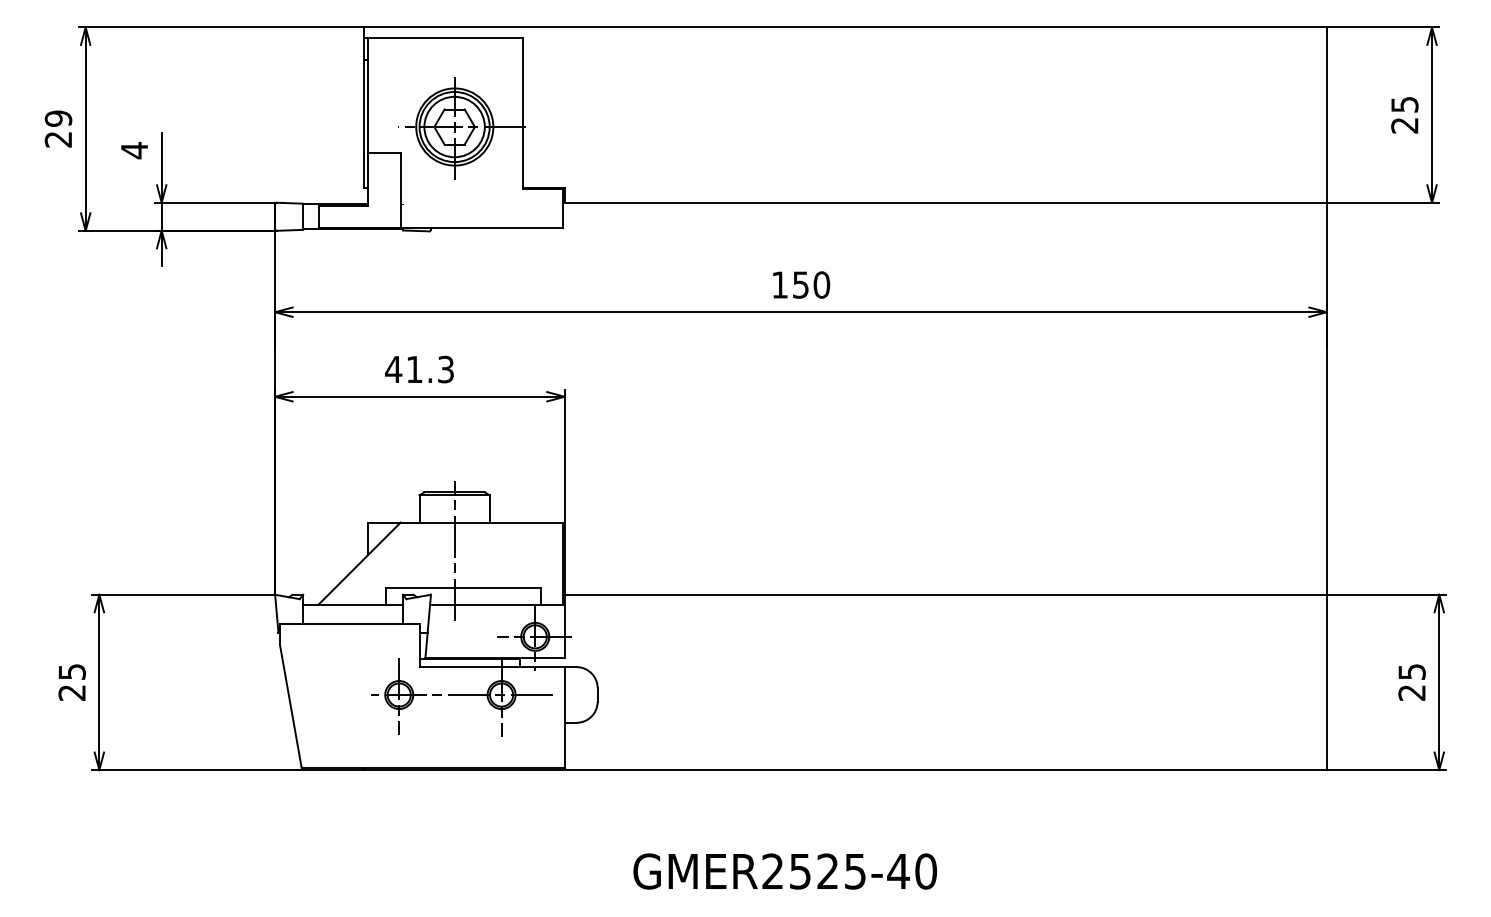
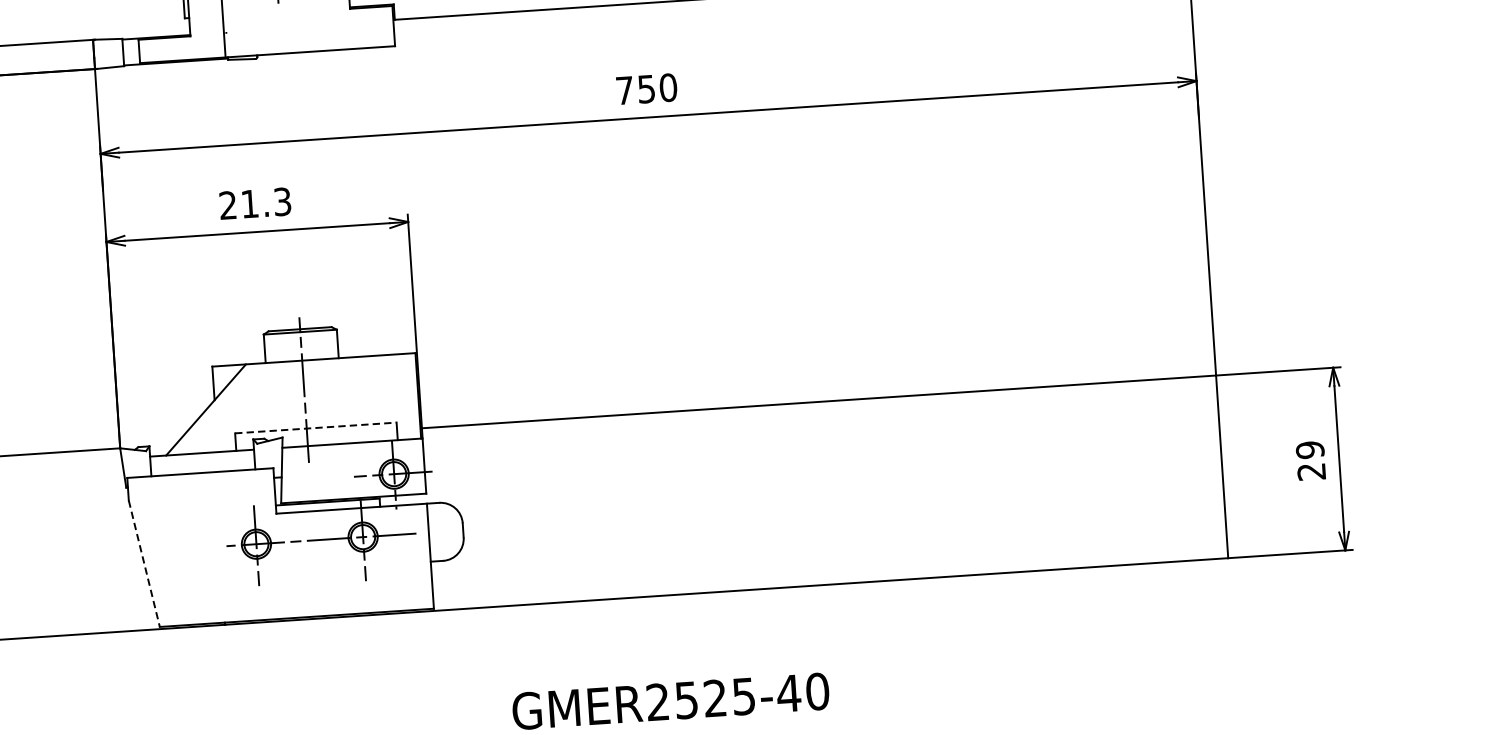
text: (779, 284) -> (624, 90), 150 -> 750
text: (393, 368) -> (227, 204), 41.3 -> 21.3
line: (463, 587) -> (315, 427), solid -> dashed
text: (1411, 671) -> (1309, 449), 25 -> 29
line: (290, 707) -> (144, 564), solid -> dashed

